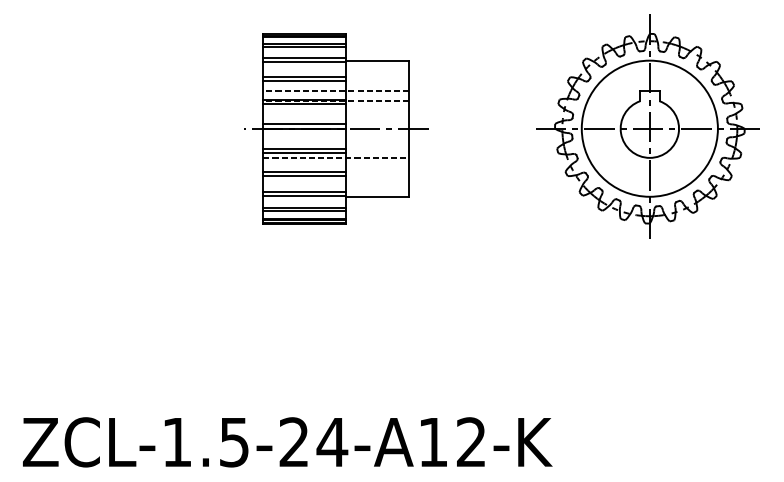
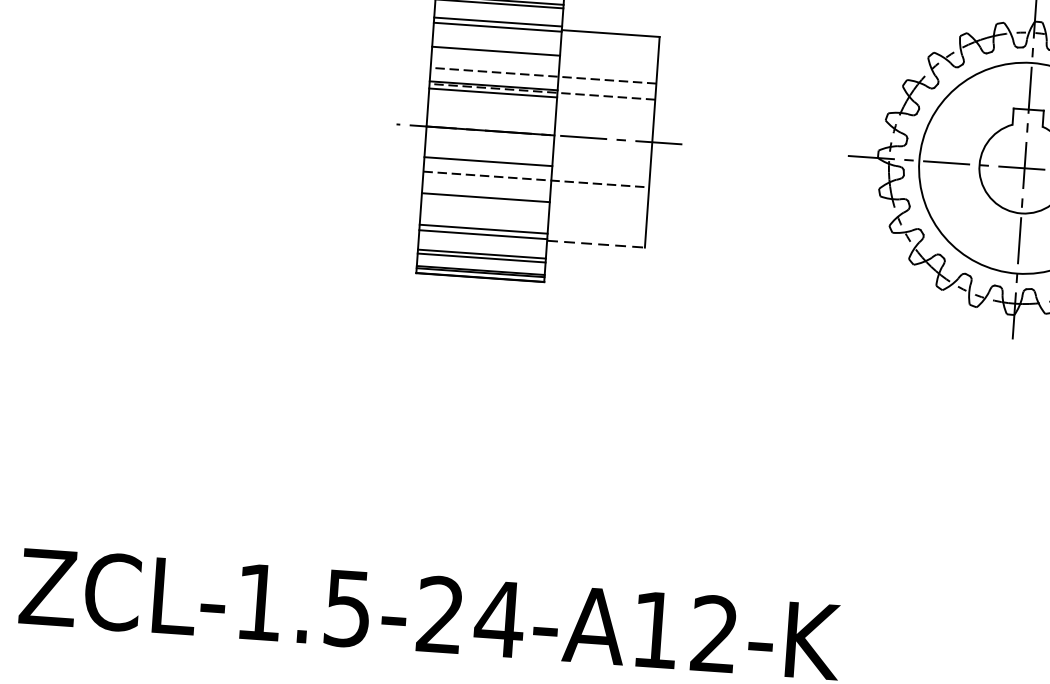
line: (304, 81) -> (495, 57), removed
line: (304, 123) -> (490, 122), removed
line: (304, 153) -> (487, 169), removed
line: (304, 176) -> (485, 204), removed
line: (377, 196) -> (595, 243), solid -> dashed

